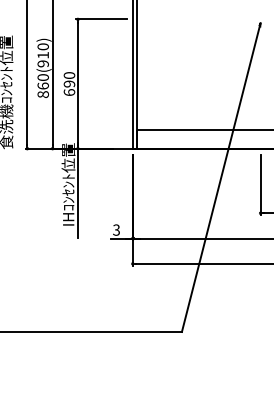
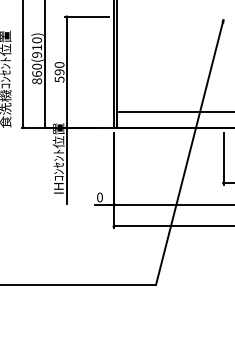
text: (69, 92) -> (59, 79), 690 -> 590
text: (116, 229) -> (99, 197), 3 -> 0

